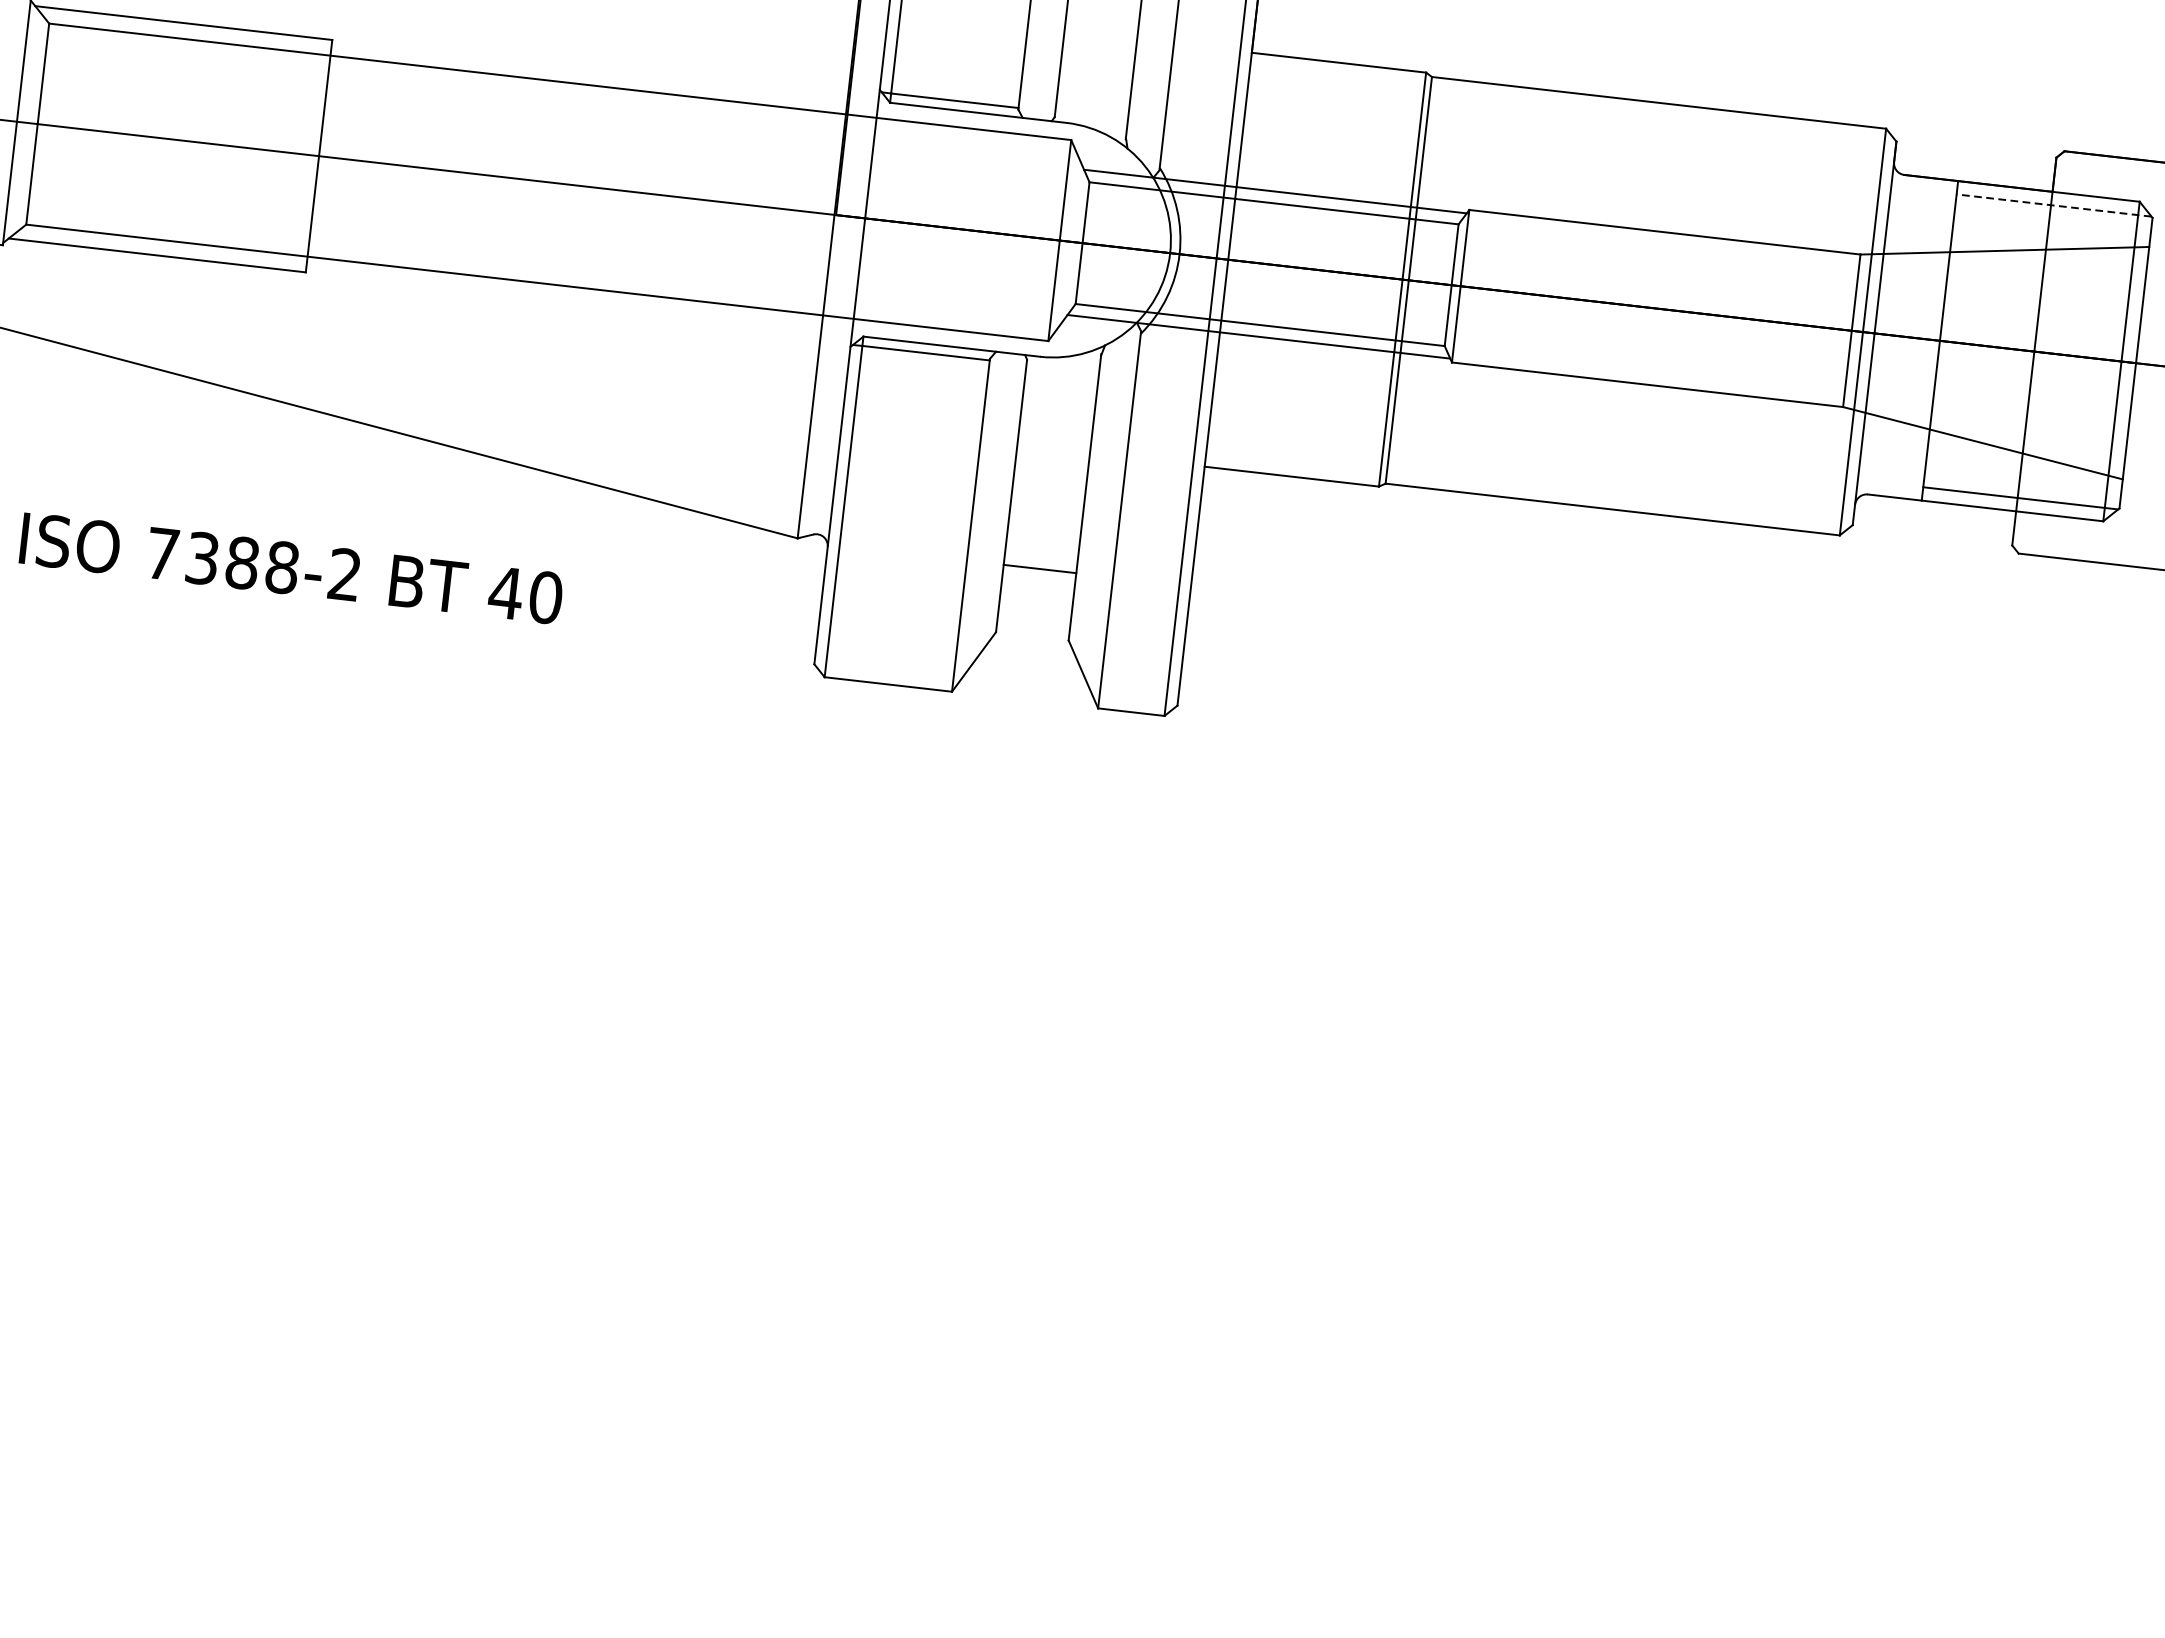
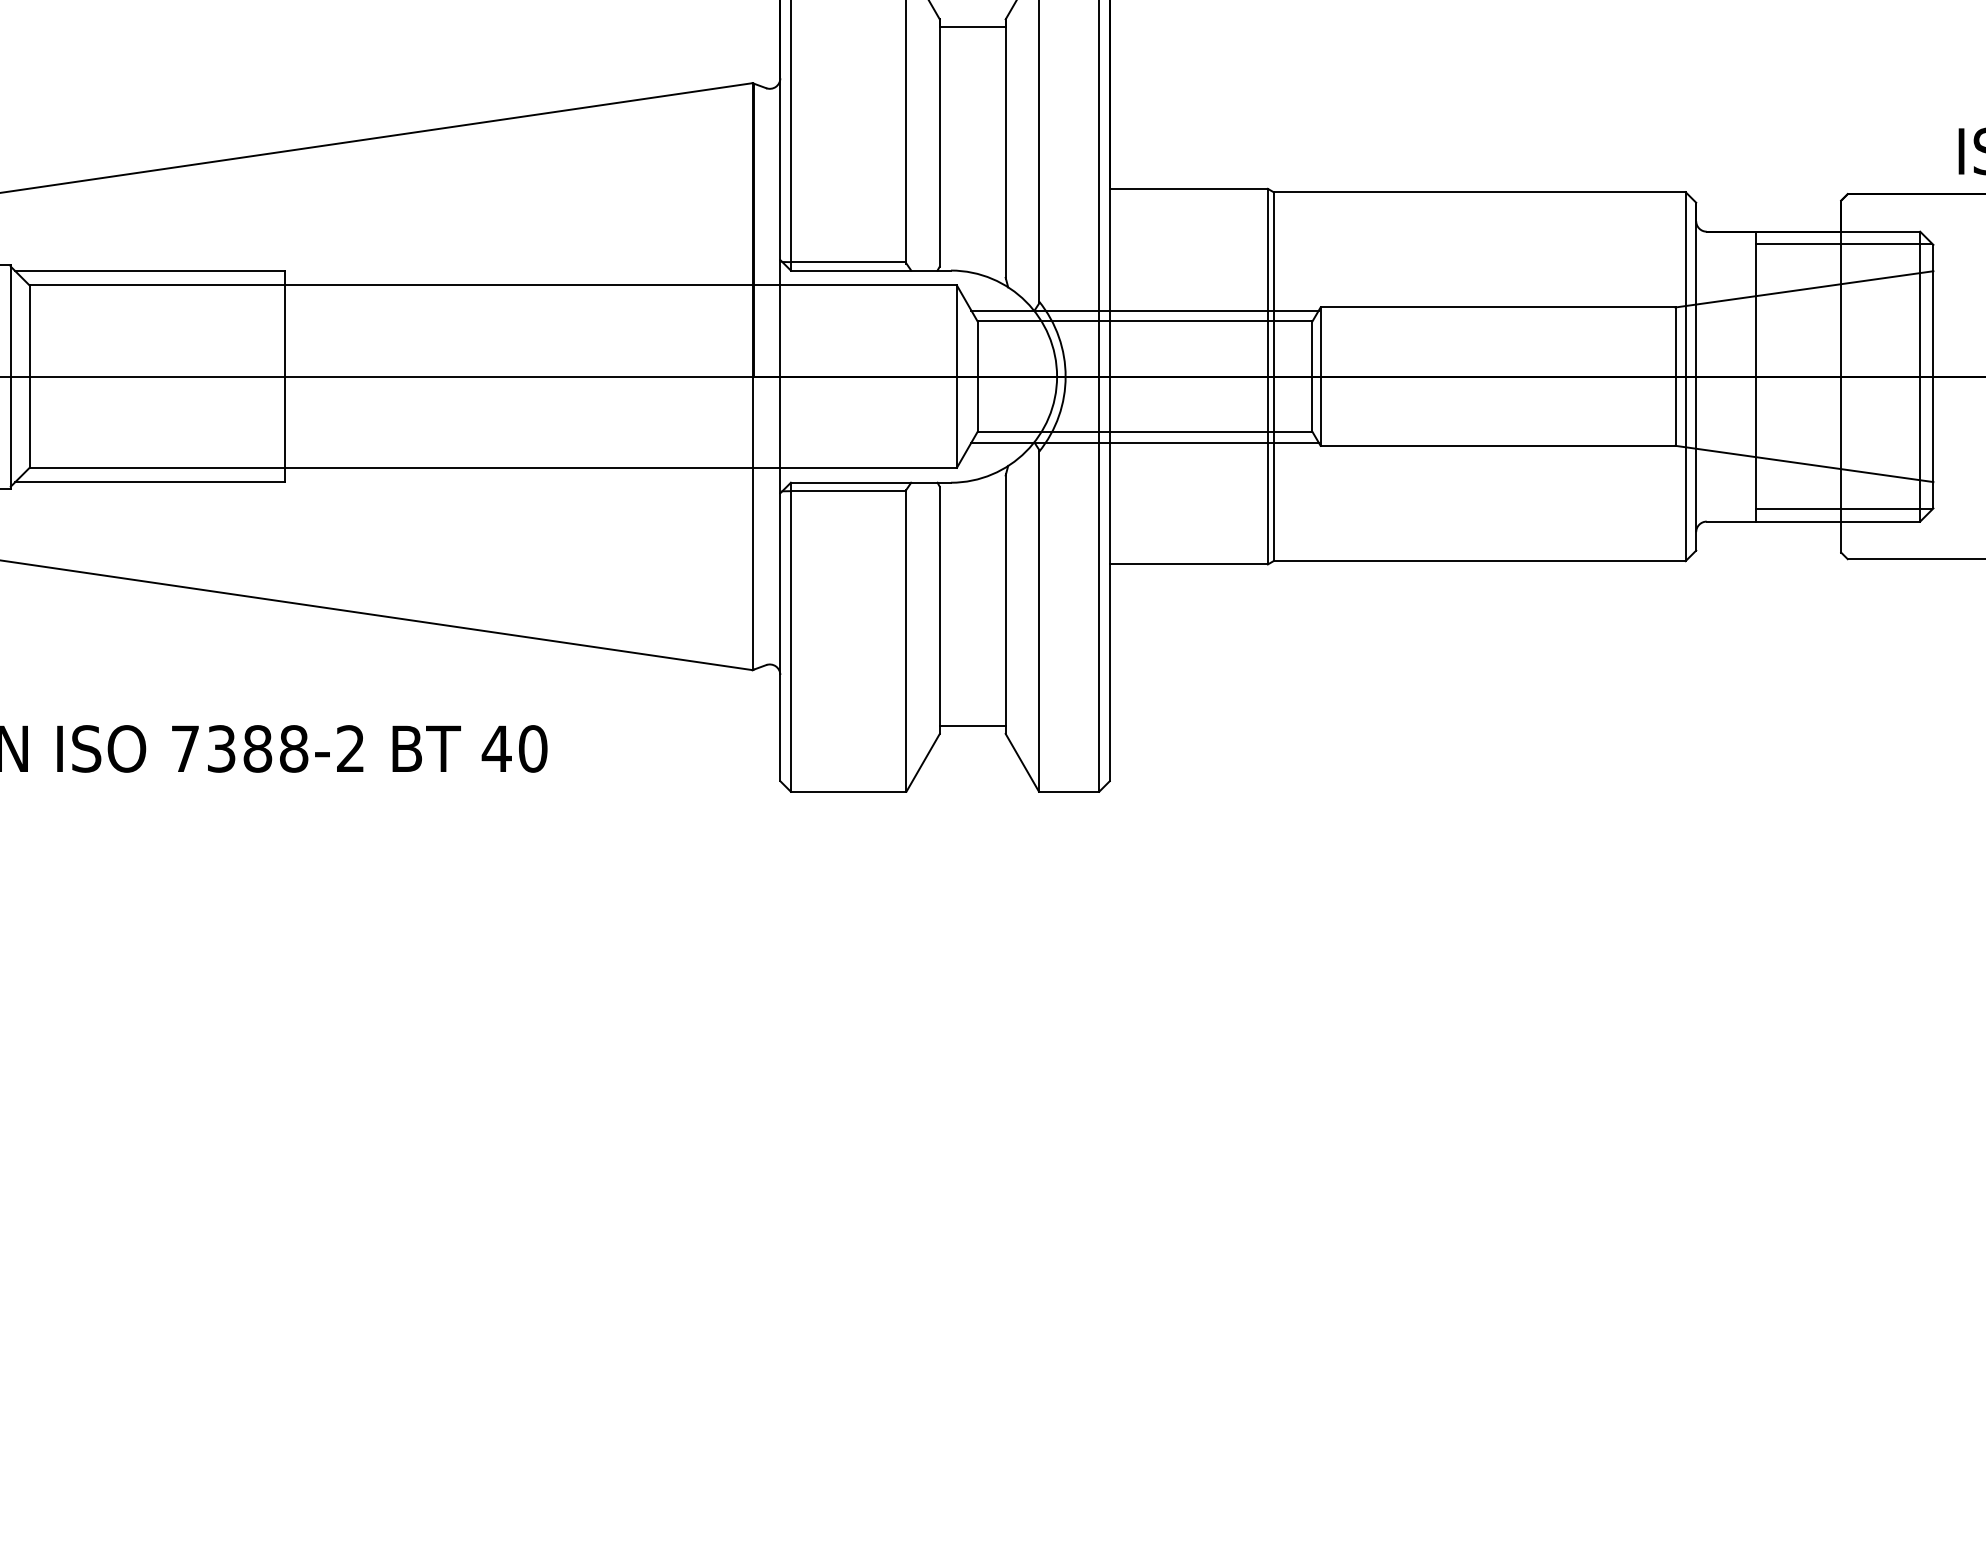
line: (2053, 205) -> (1843, 243), dashed -> solid
line: (1039, 568) -> (972, 725), moved

